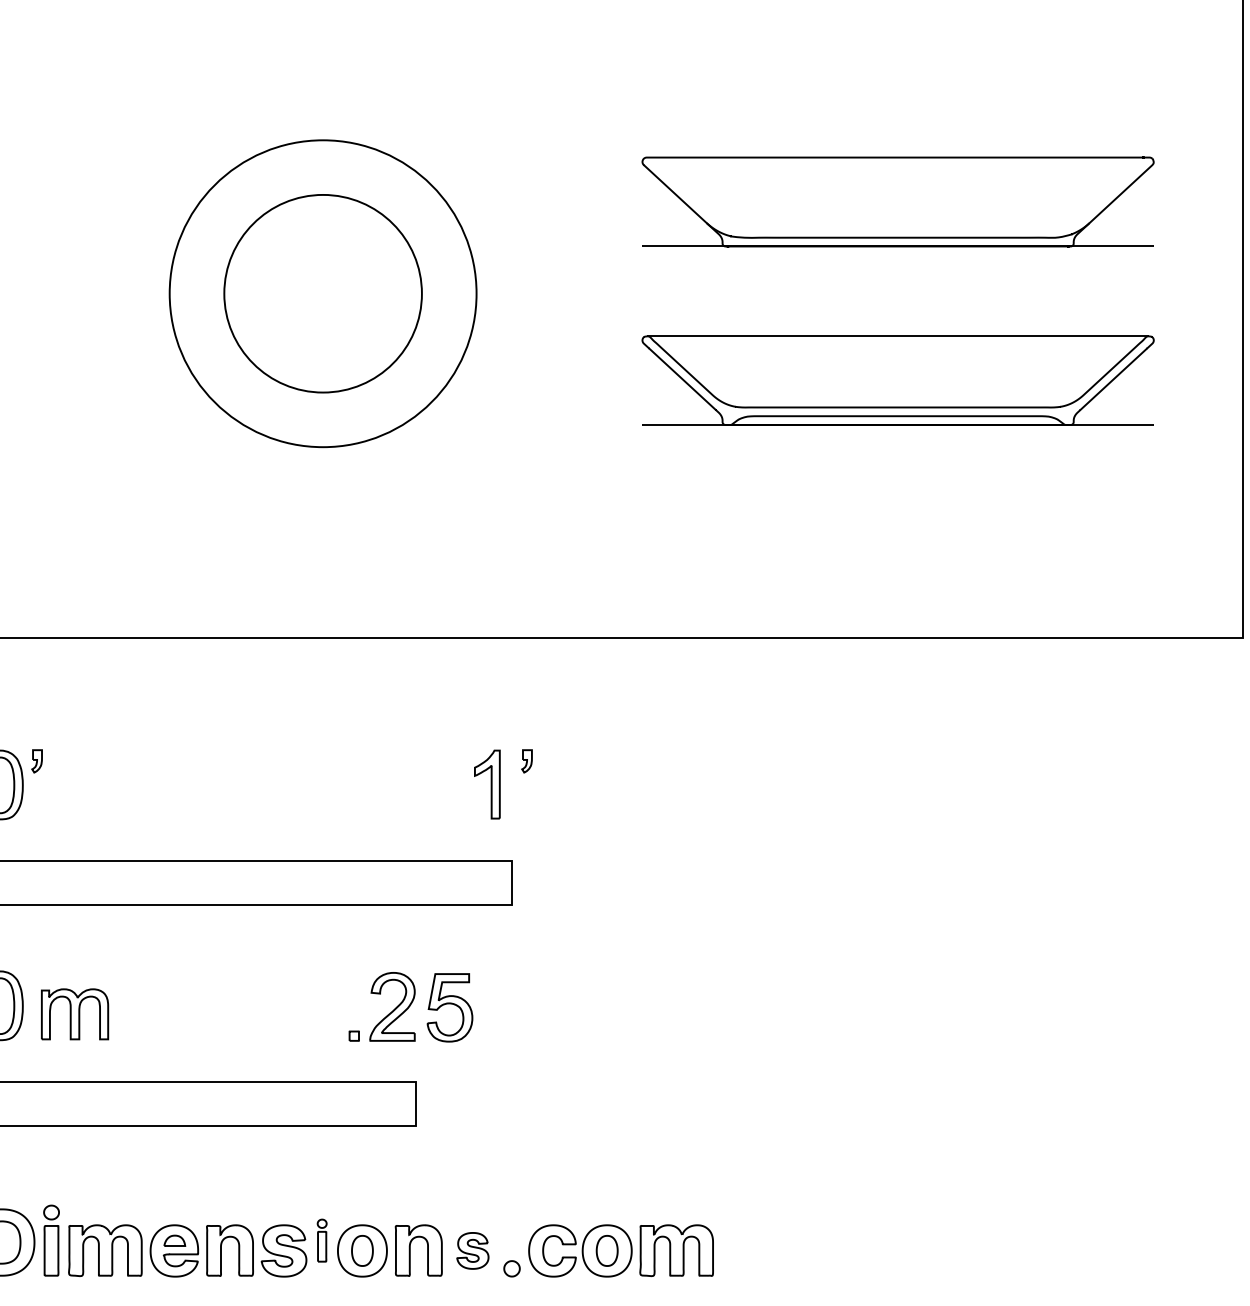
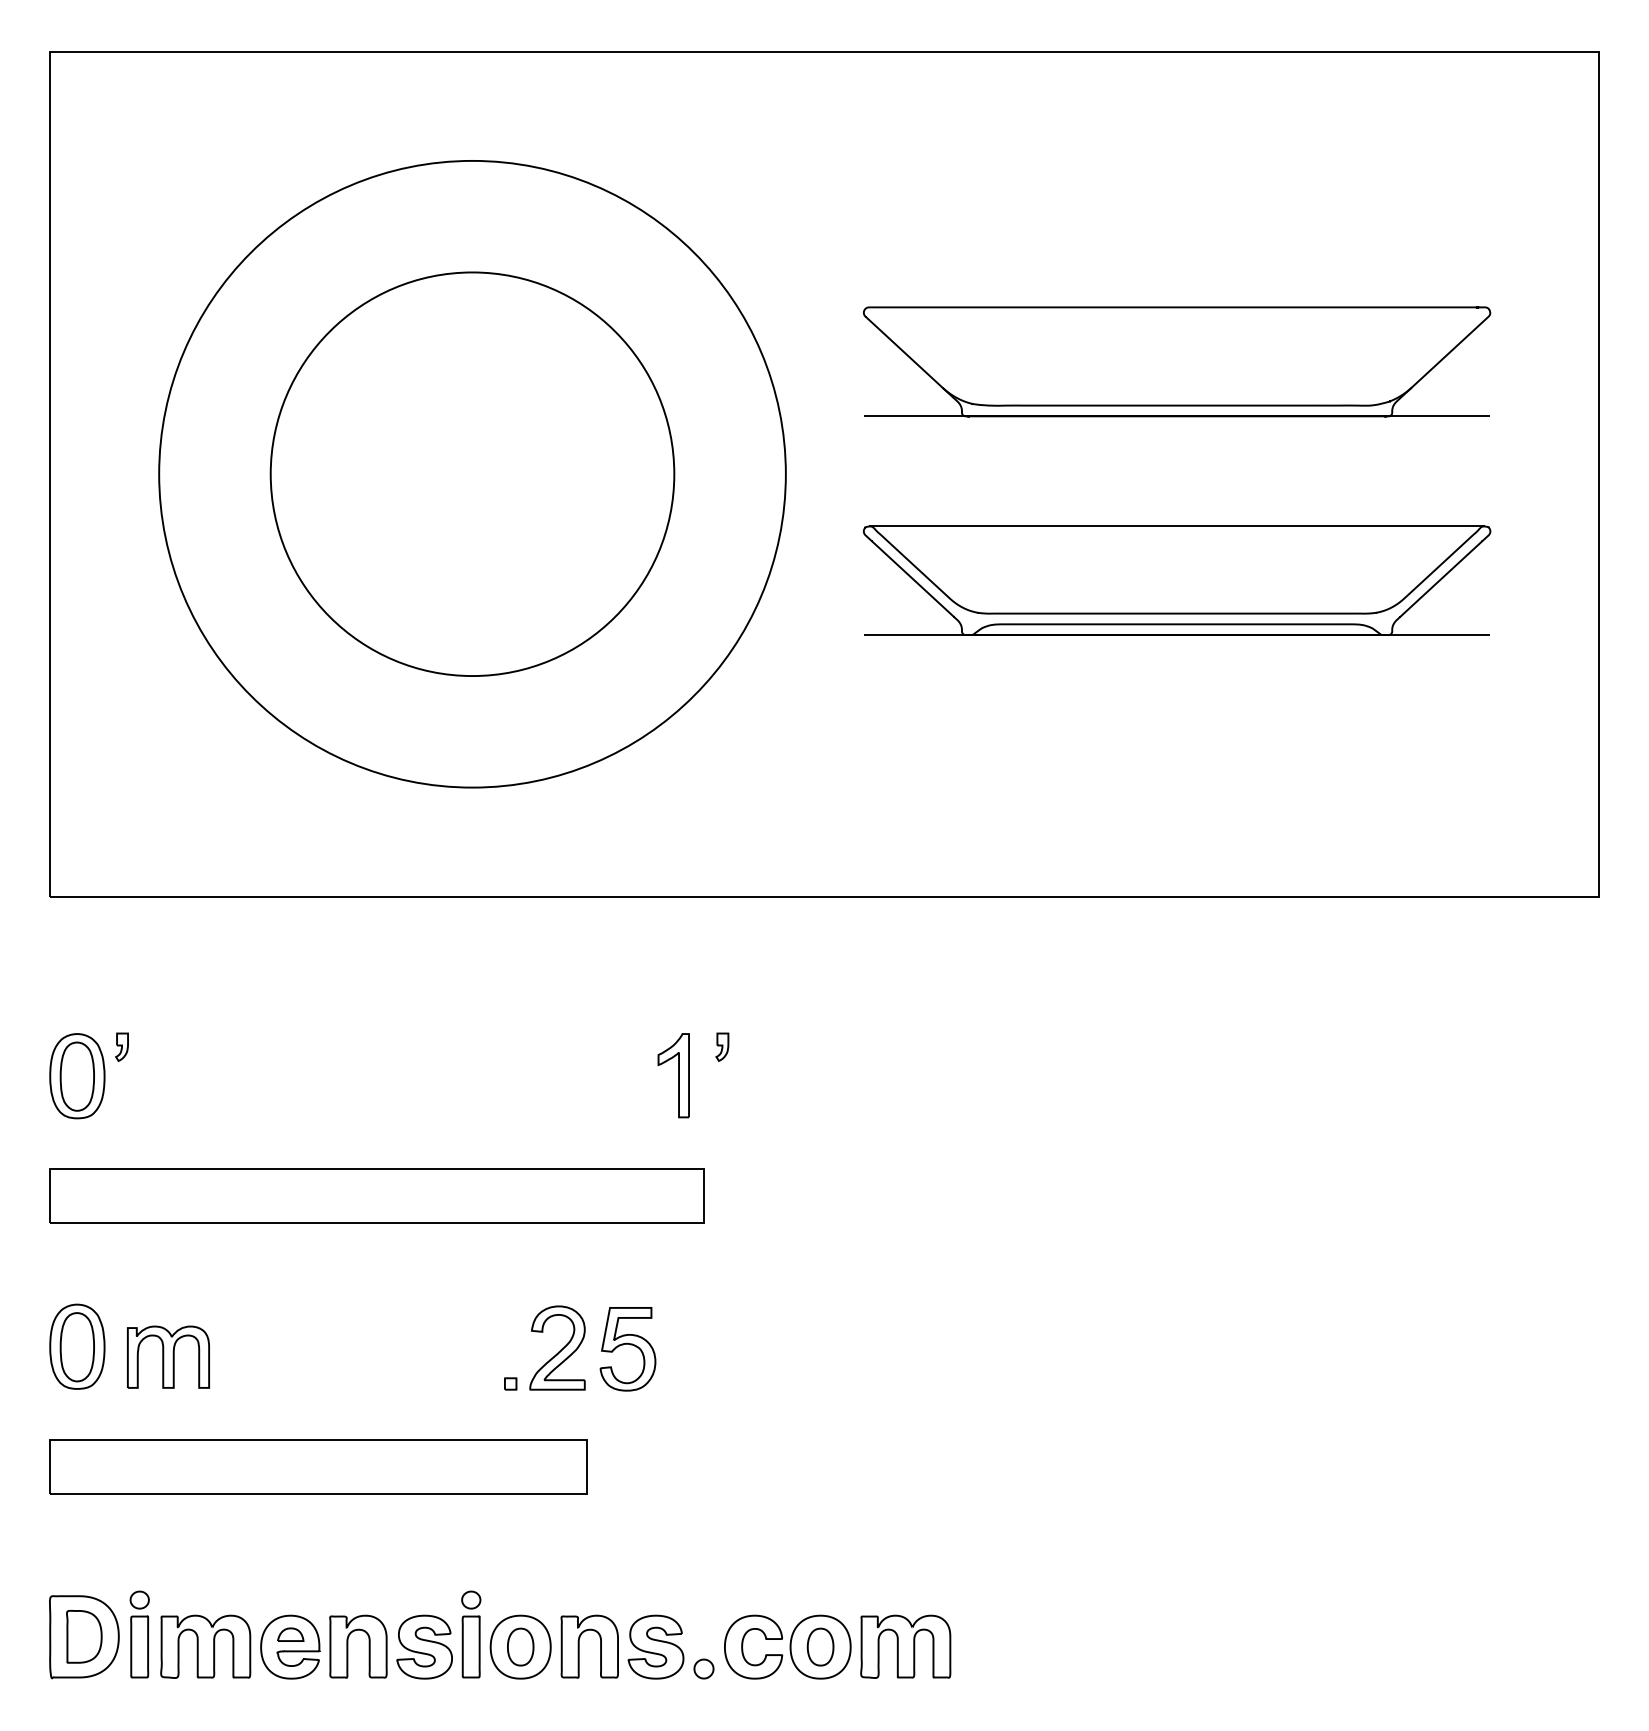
circle: (323, 293) -> (472, 473), size x1.67
circle: (323, 293) -> (472, 474), size x1.67
part: (322, 1240) -> (471, 1634), size x1.67
part: (472, 1250) -> (655, 1646), size x1.43

